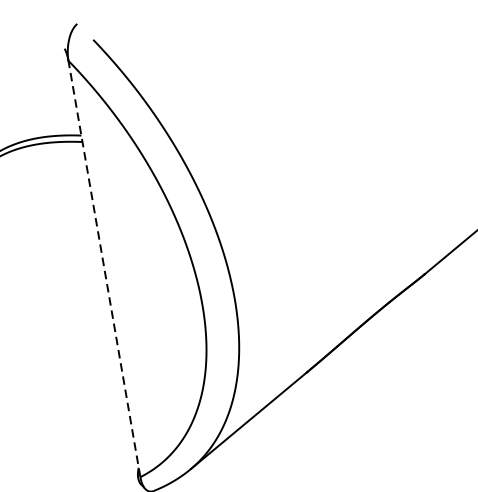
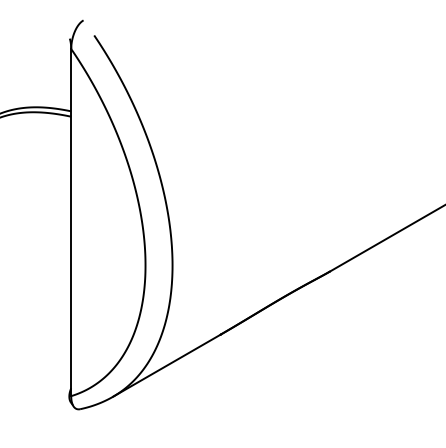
line: (104, 268) -> (71, 222), dashed -> solid

